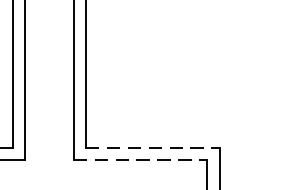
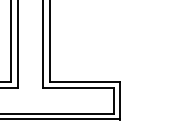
line: (154, 149) -> (85, 82), dashed -> solid
line: (140, 160) -> (78, 88), dashed -> solid

